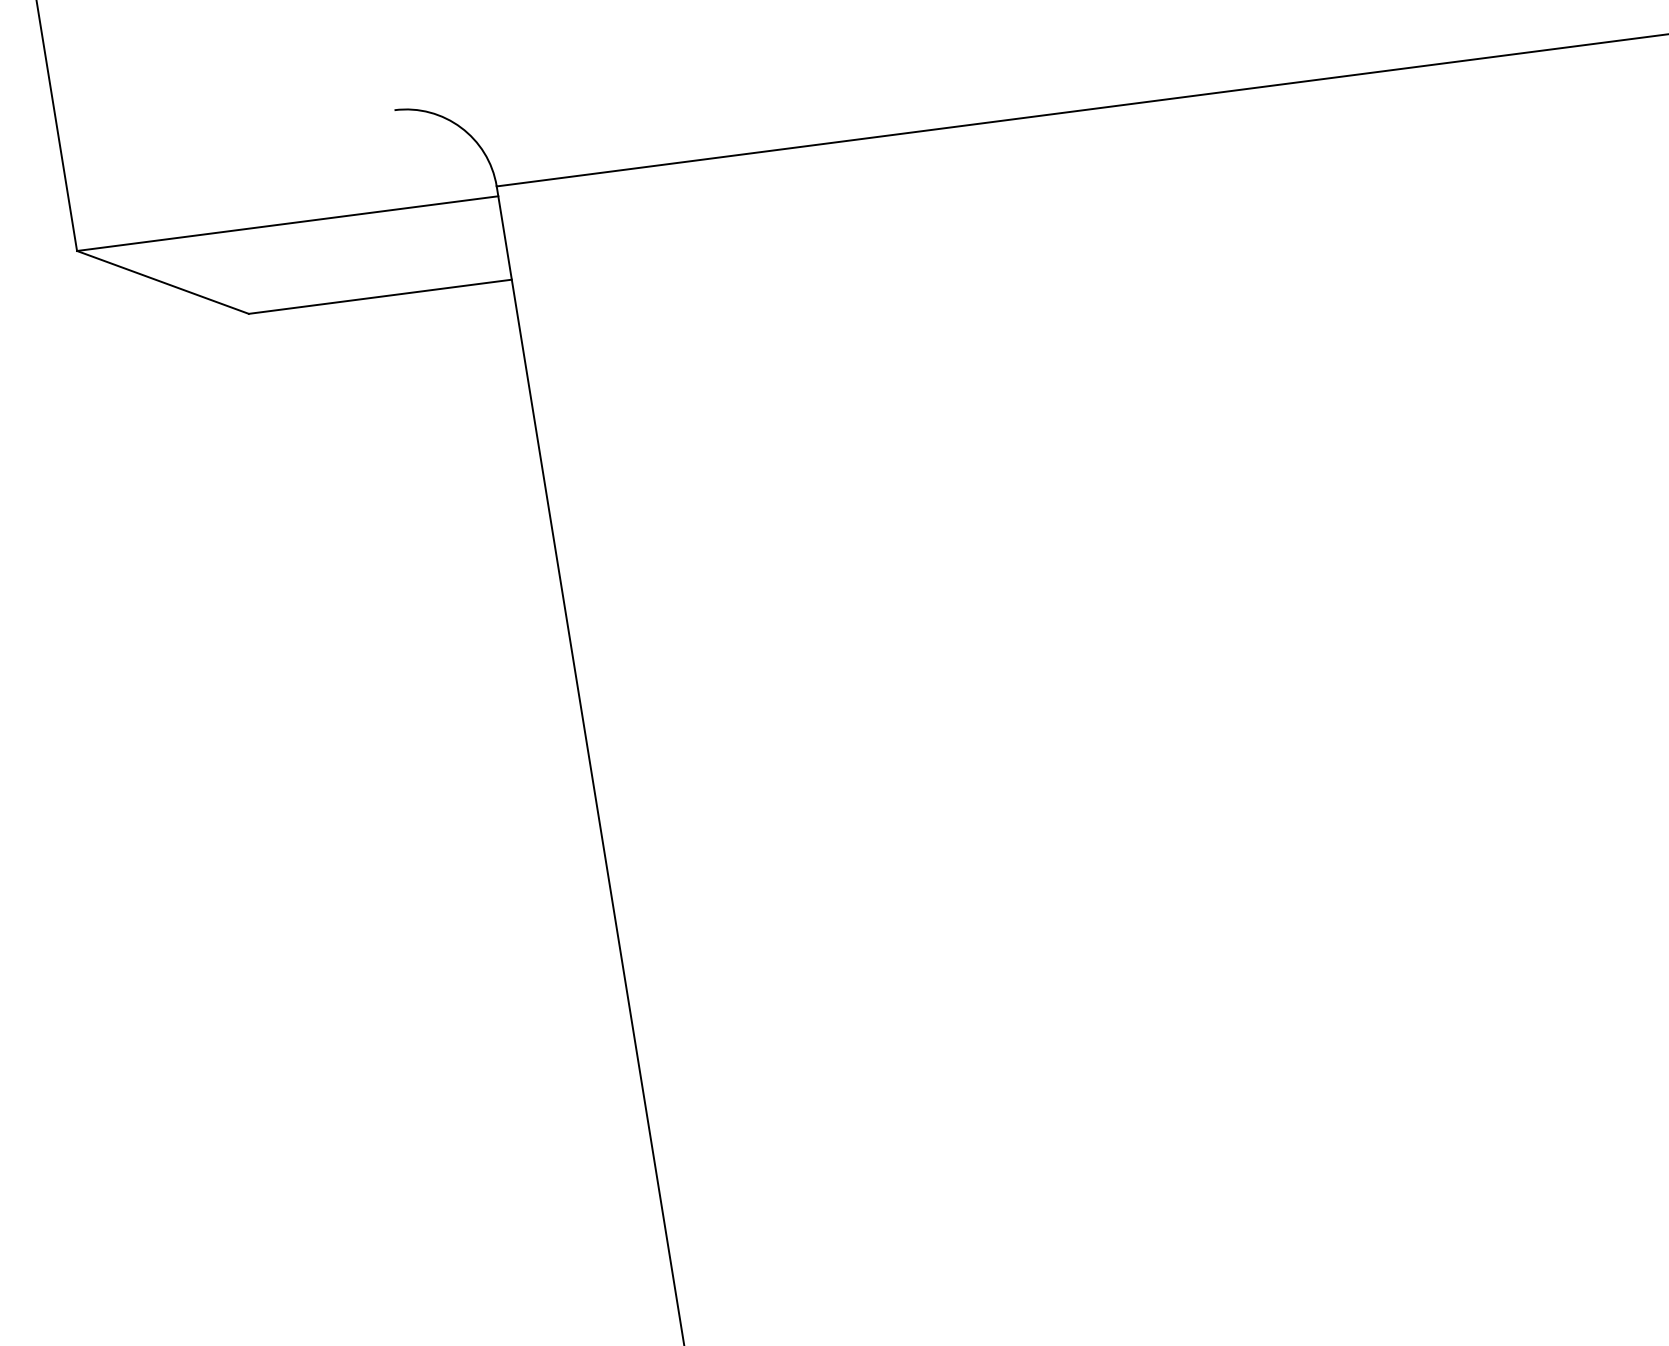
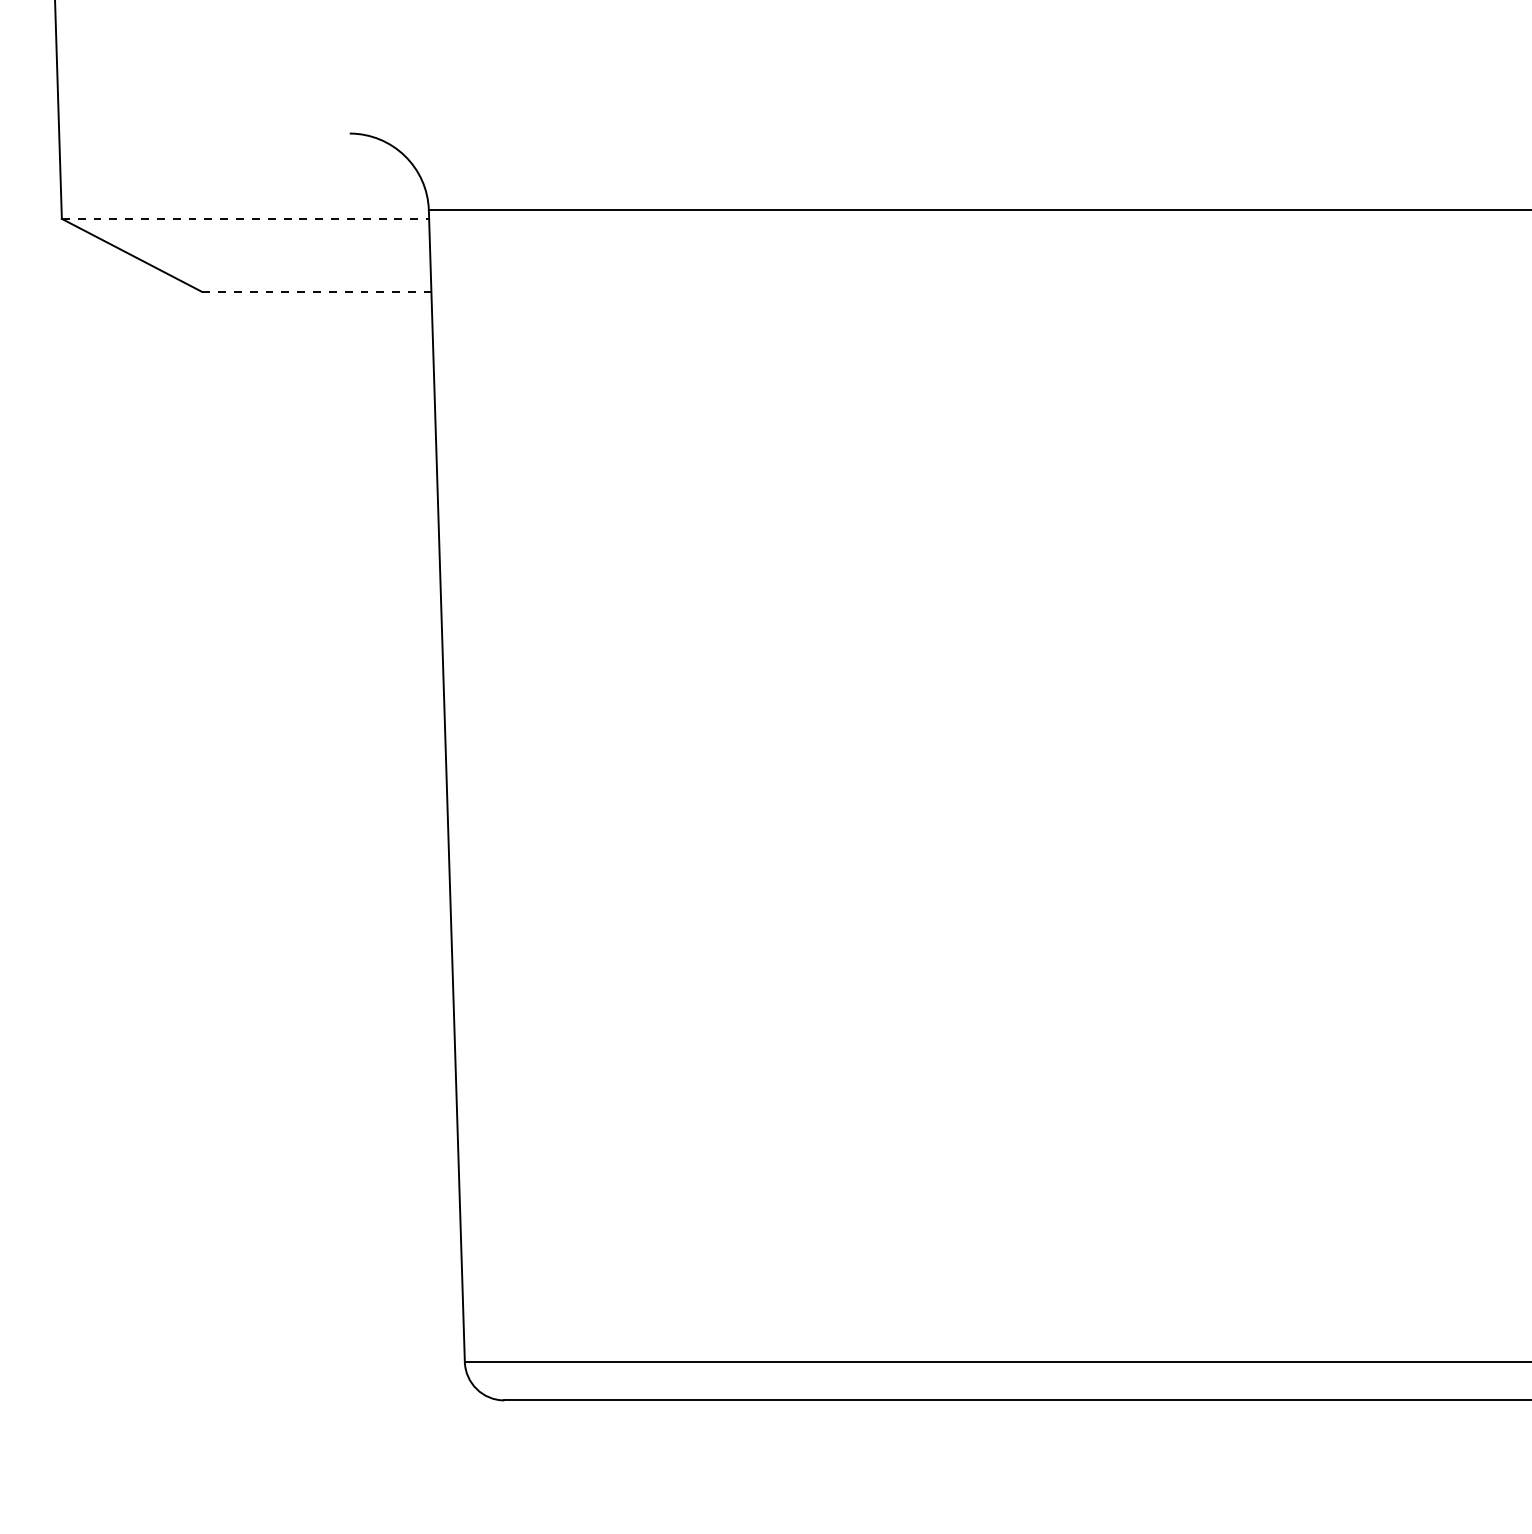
line: (287, 223) -> (245, 218), solid -> dashed
line: (379, 296) -> (316, 291), solid -> dashed

